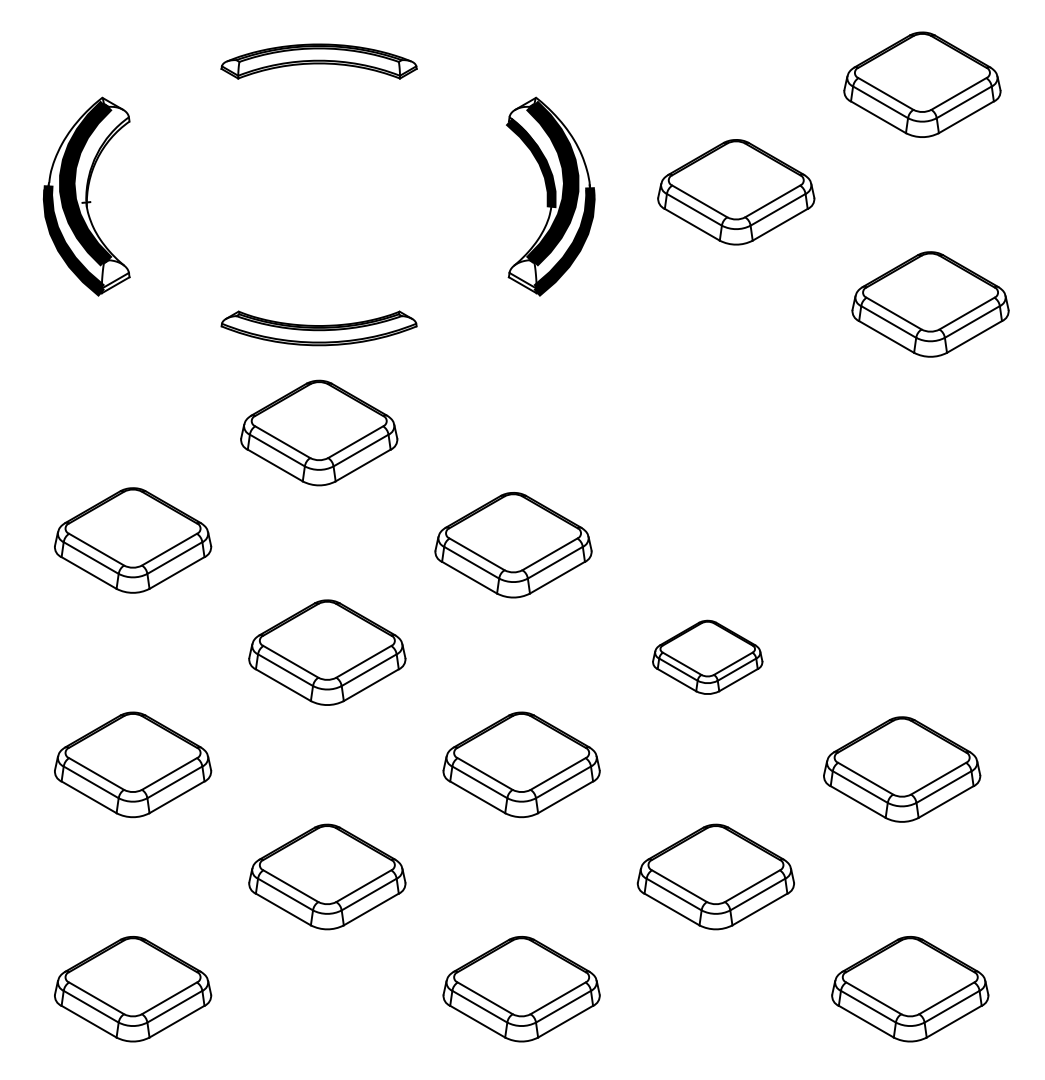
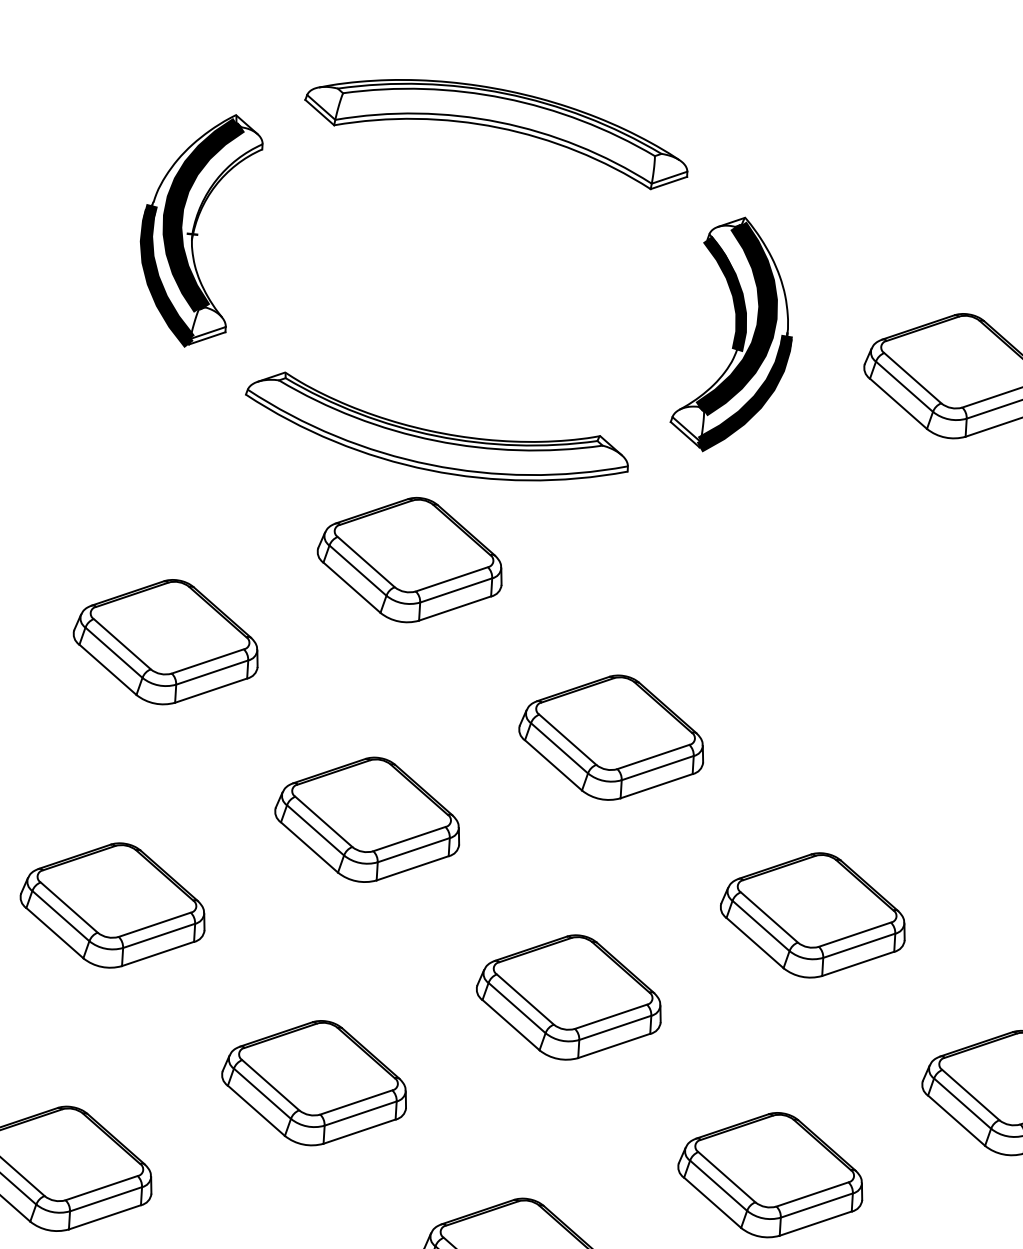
part: (318, 61) -> (498, 123), size x1.67
part: (318, 328) -> (435, 437), size x1.67
part: (707, 657) -> (813, 915), size x1.43

